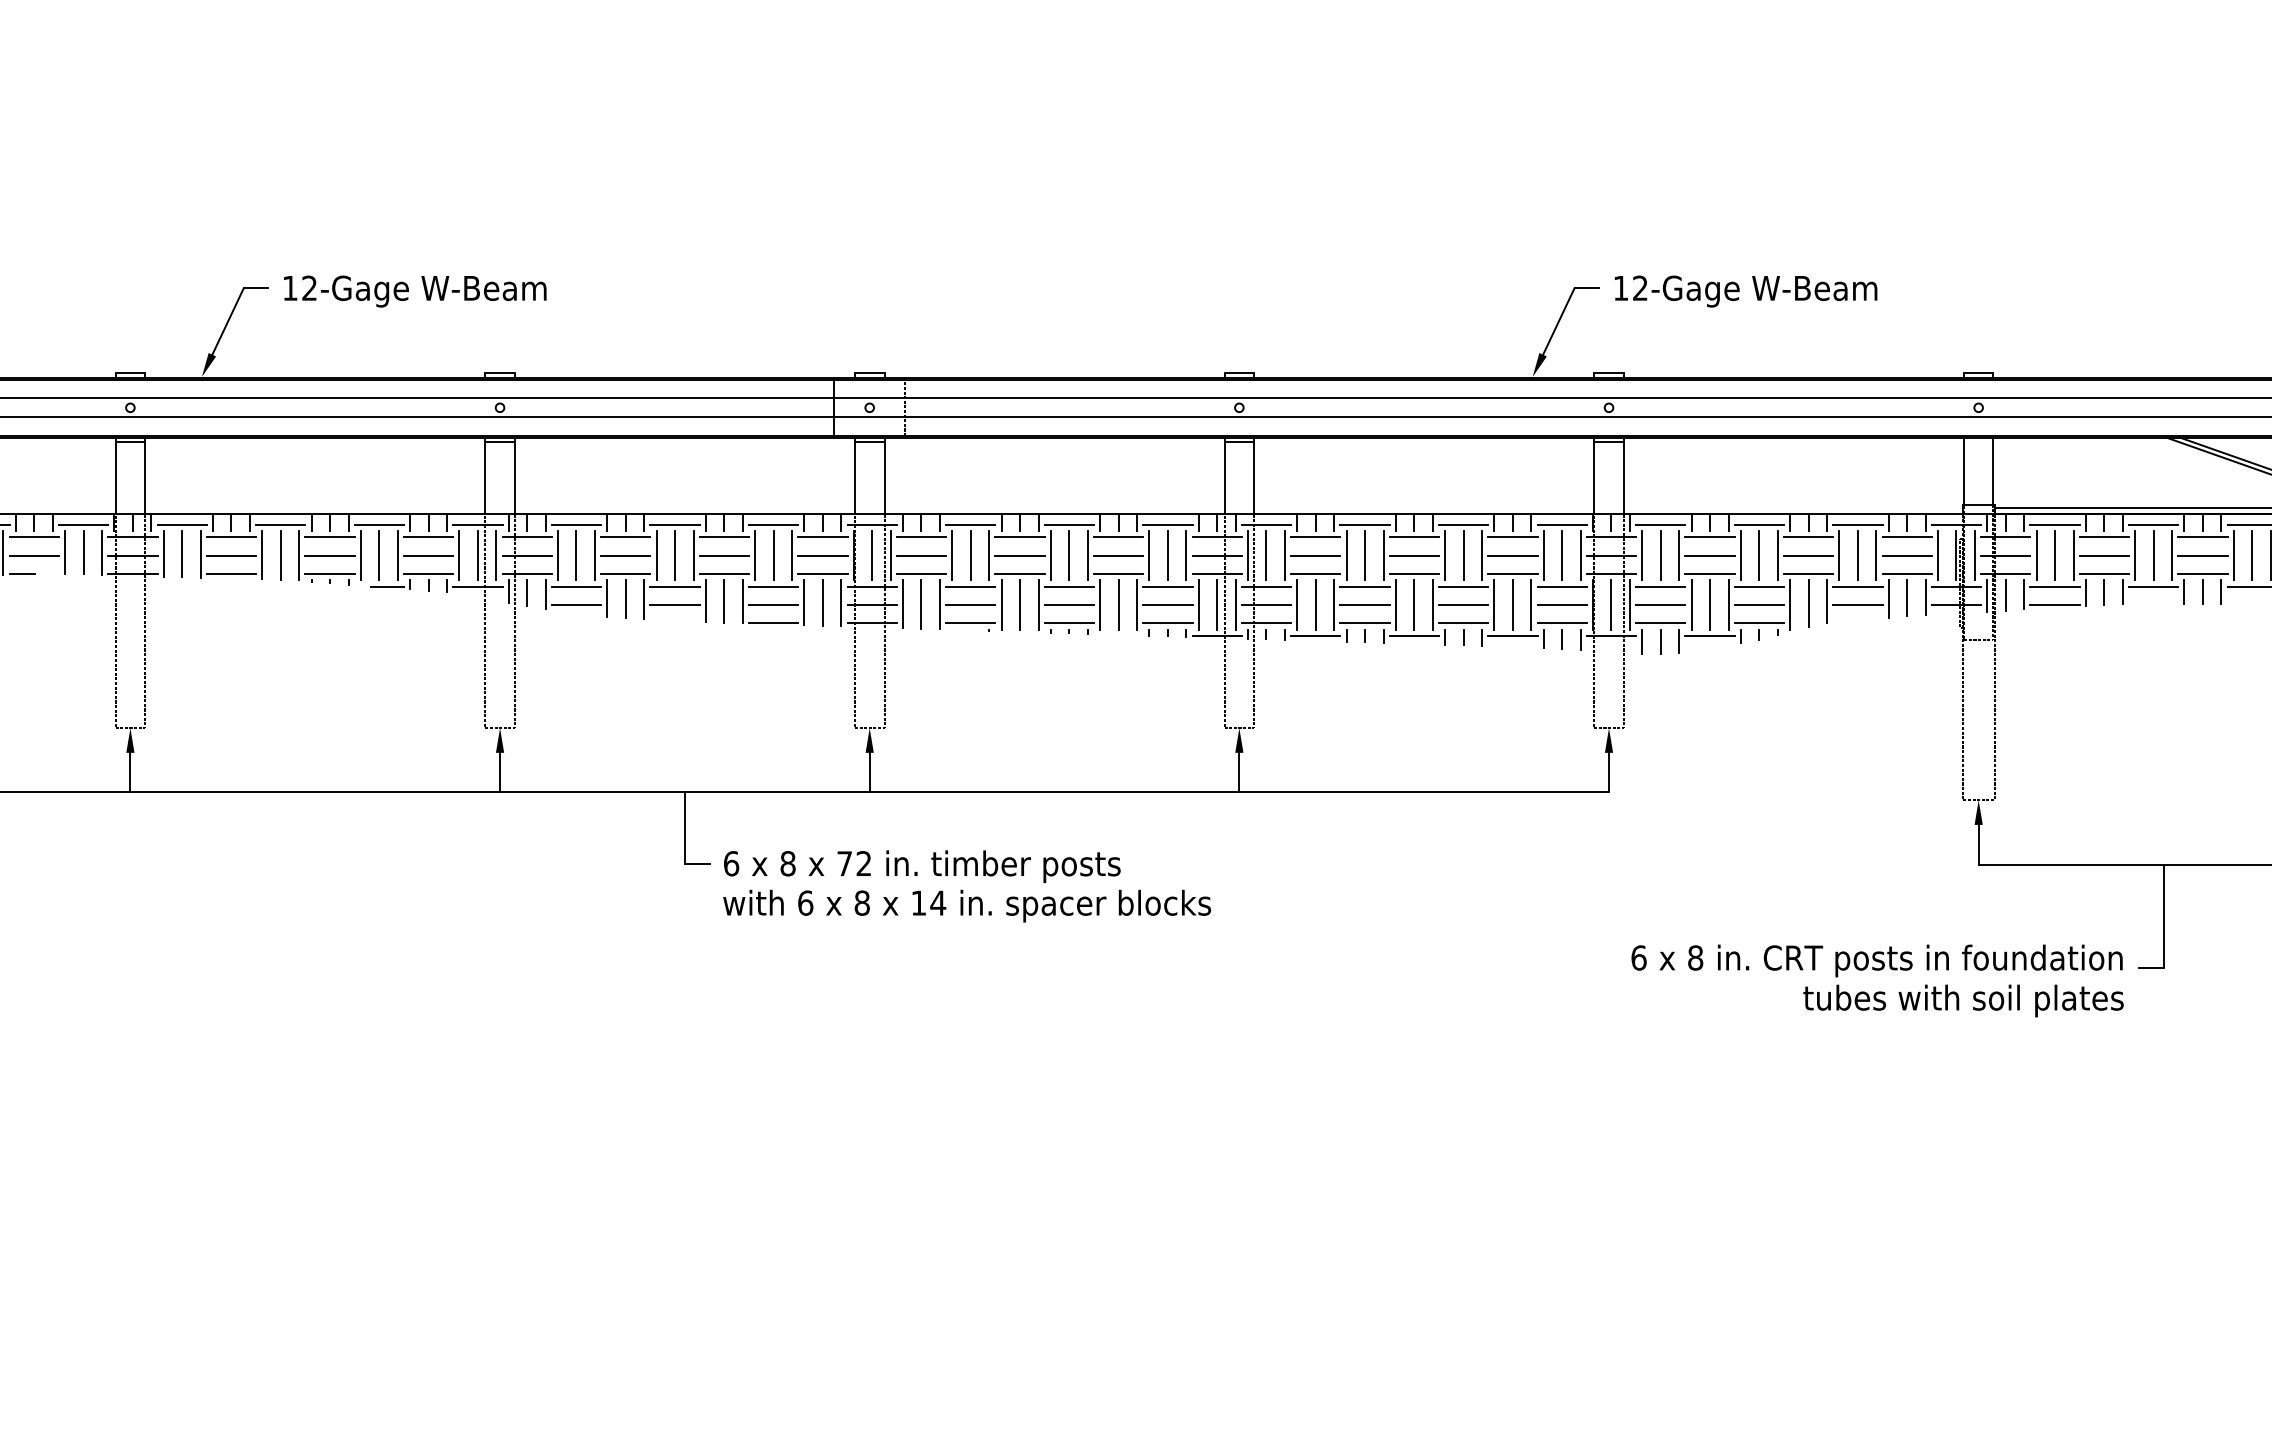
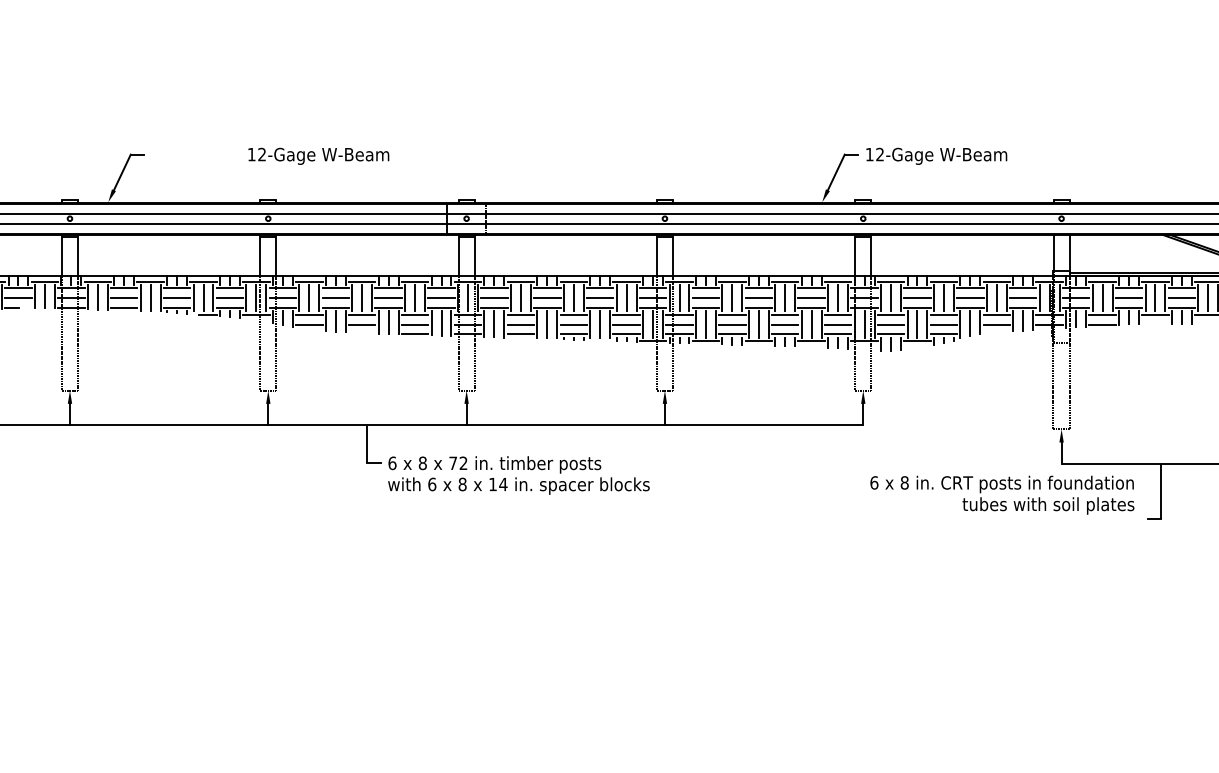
text: (414, 289) -> (318, 155), moved
text: (1877, 979) -> (1002, 494), moved

